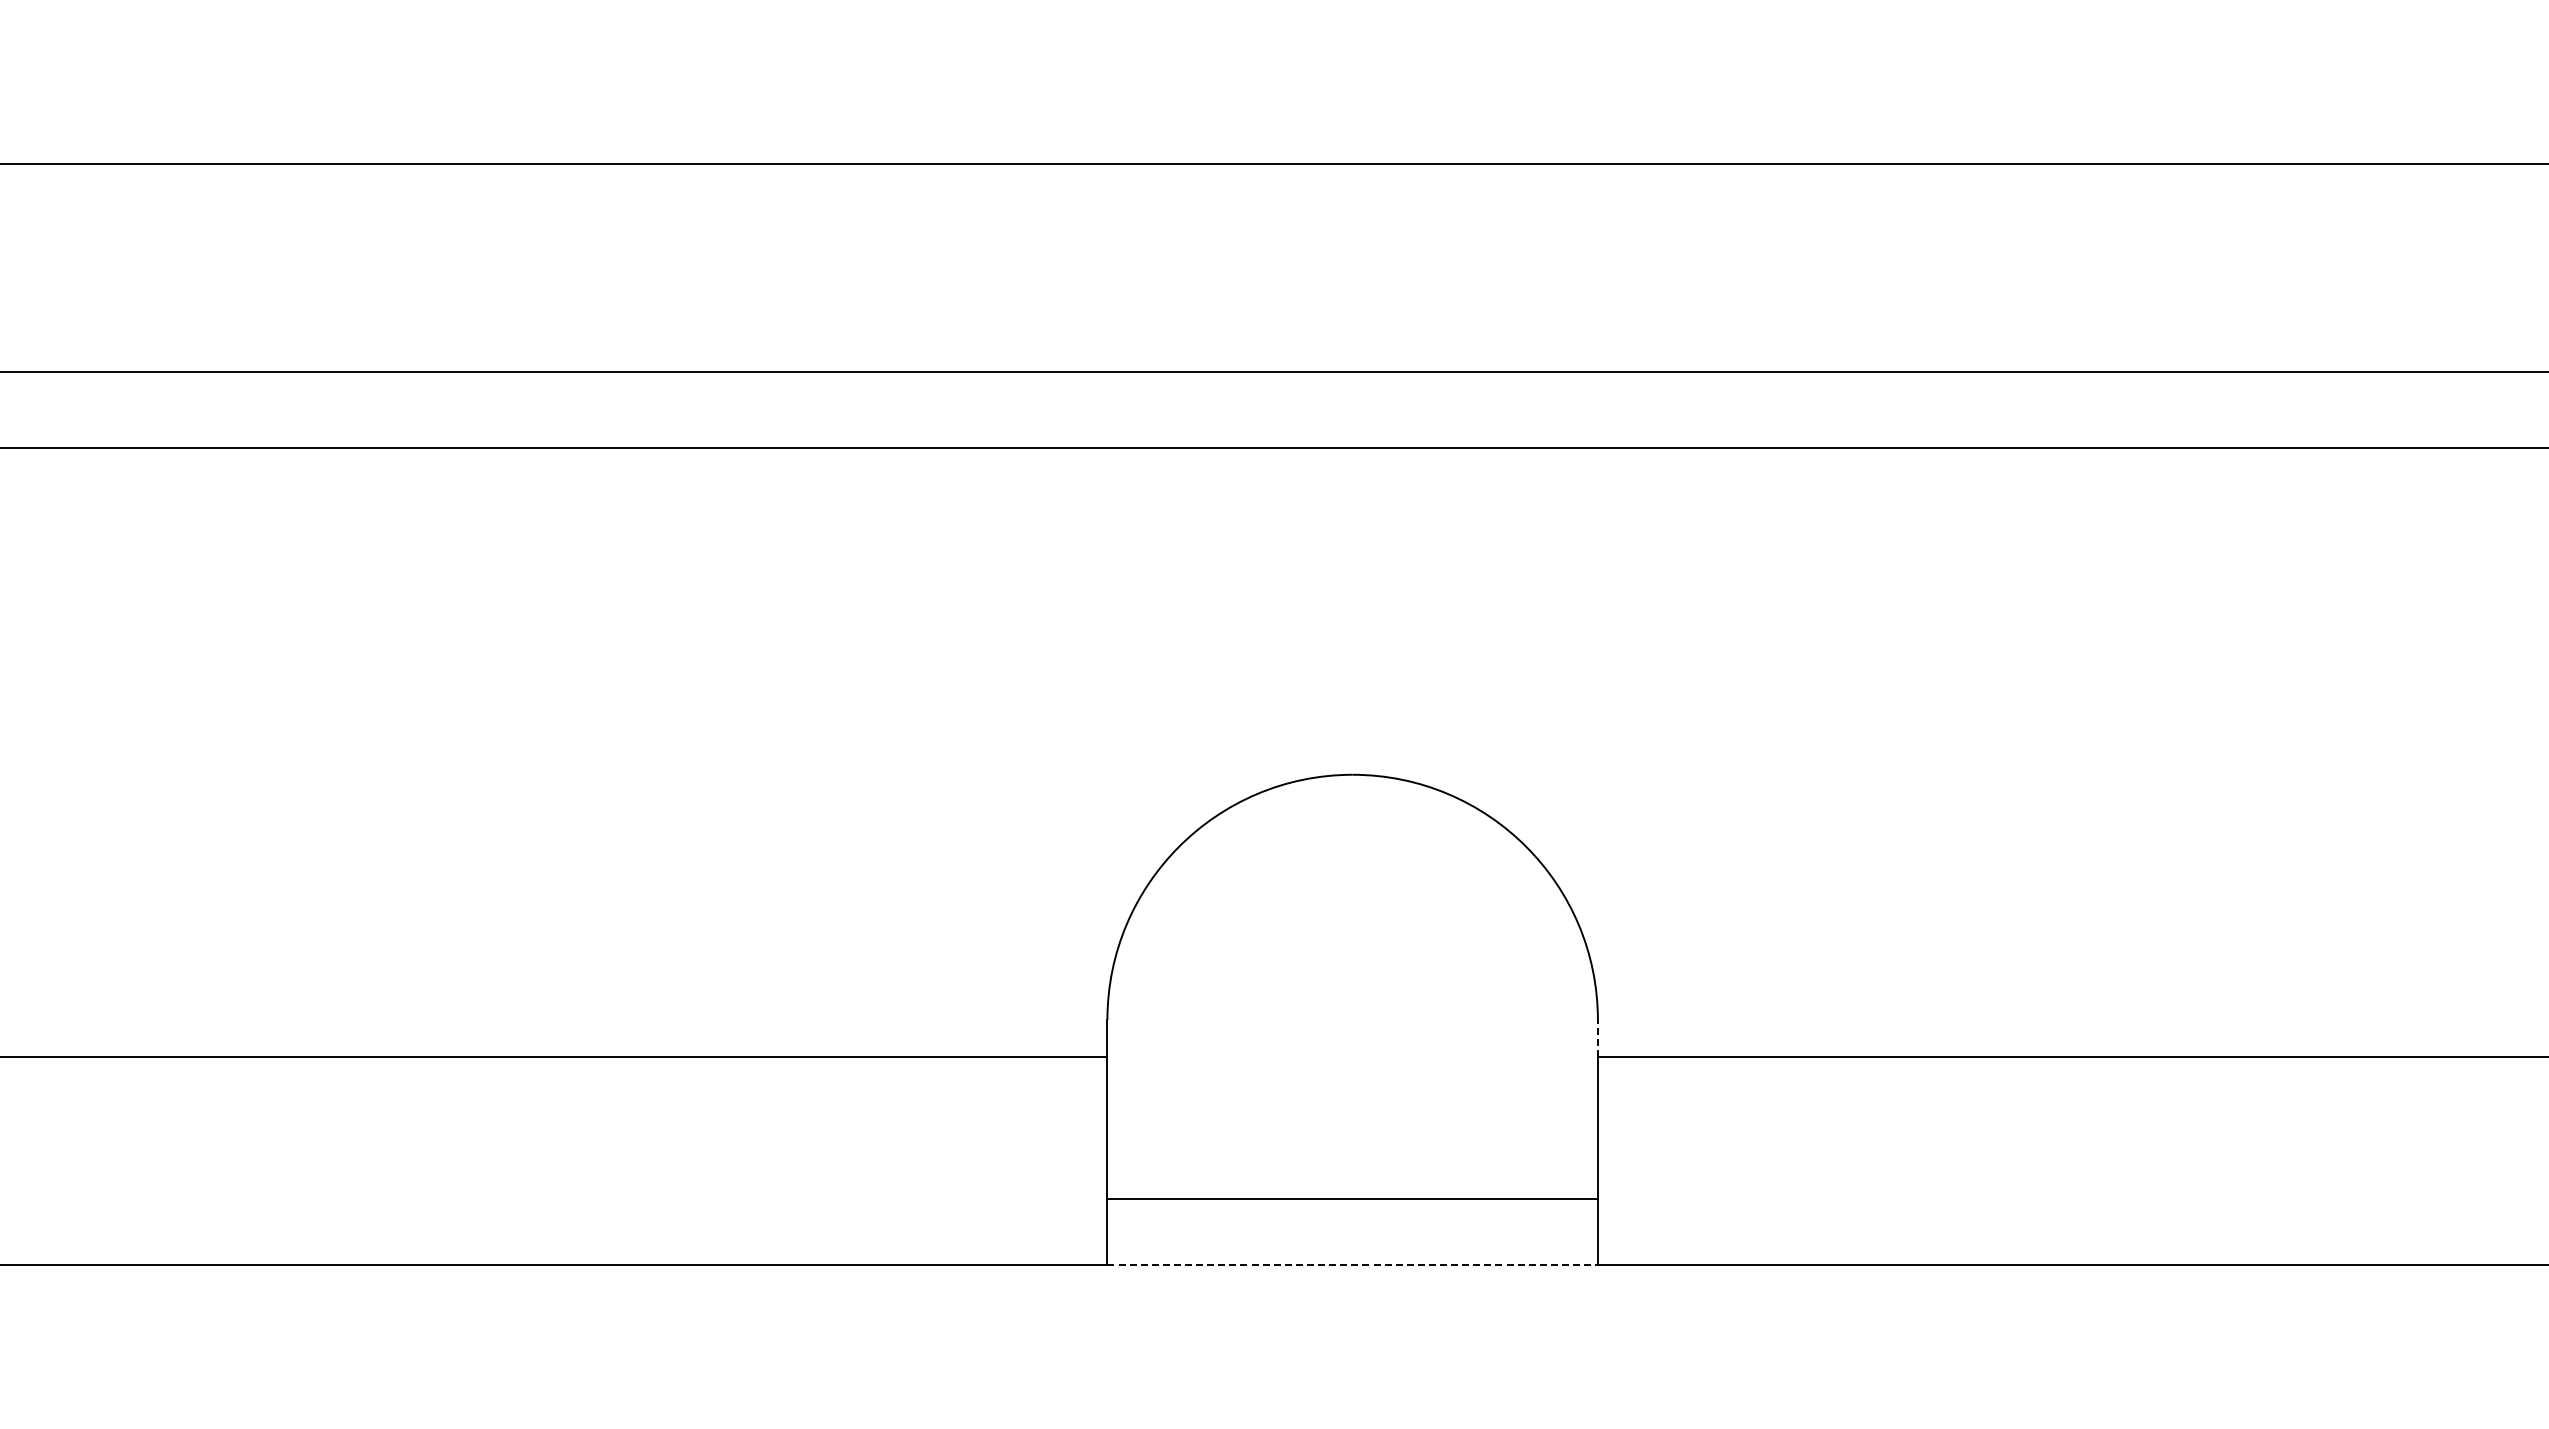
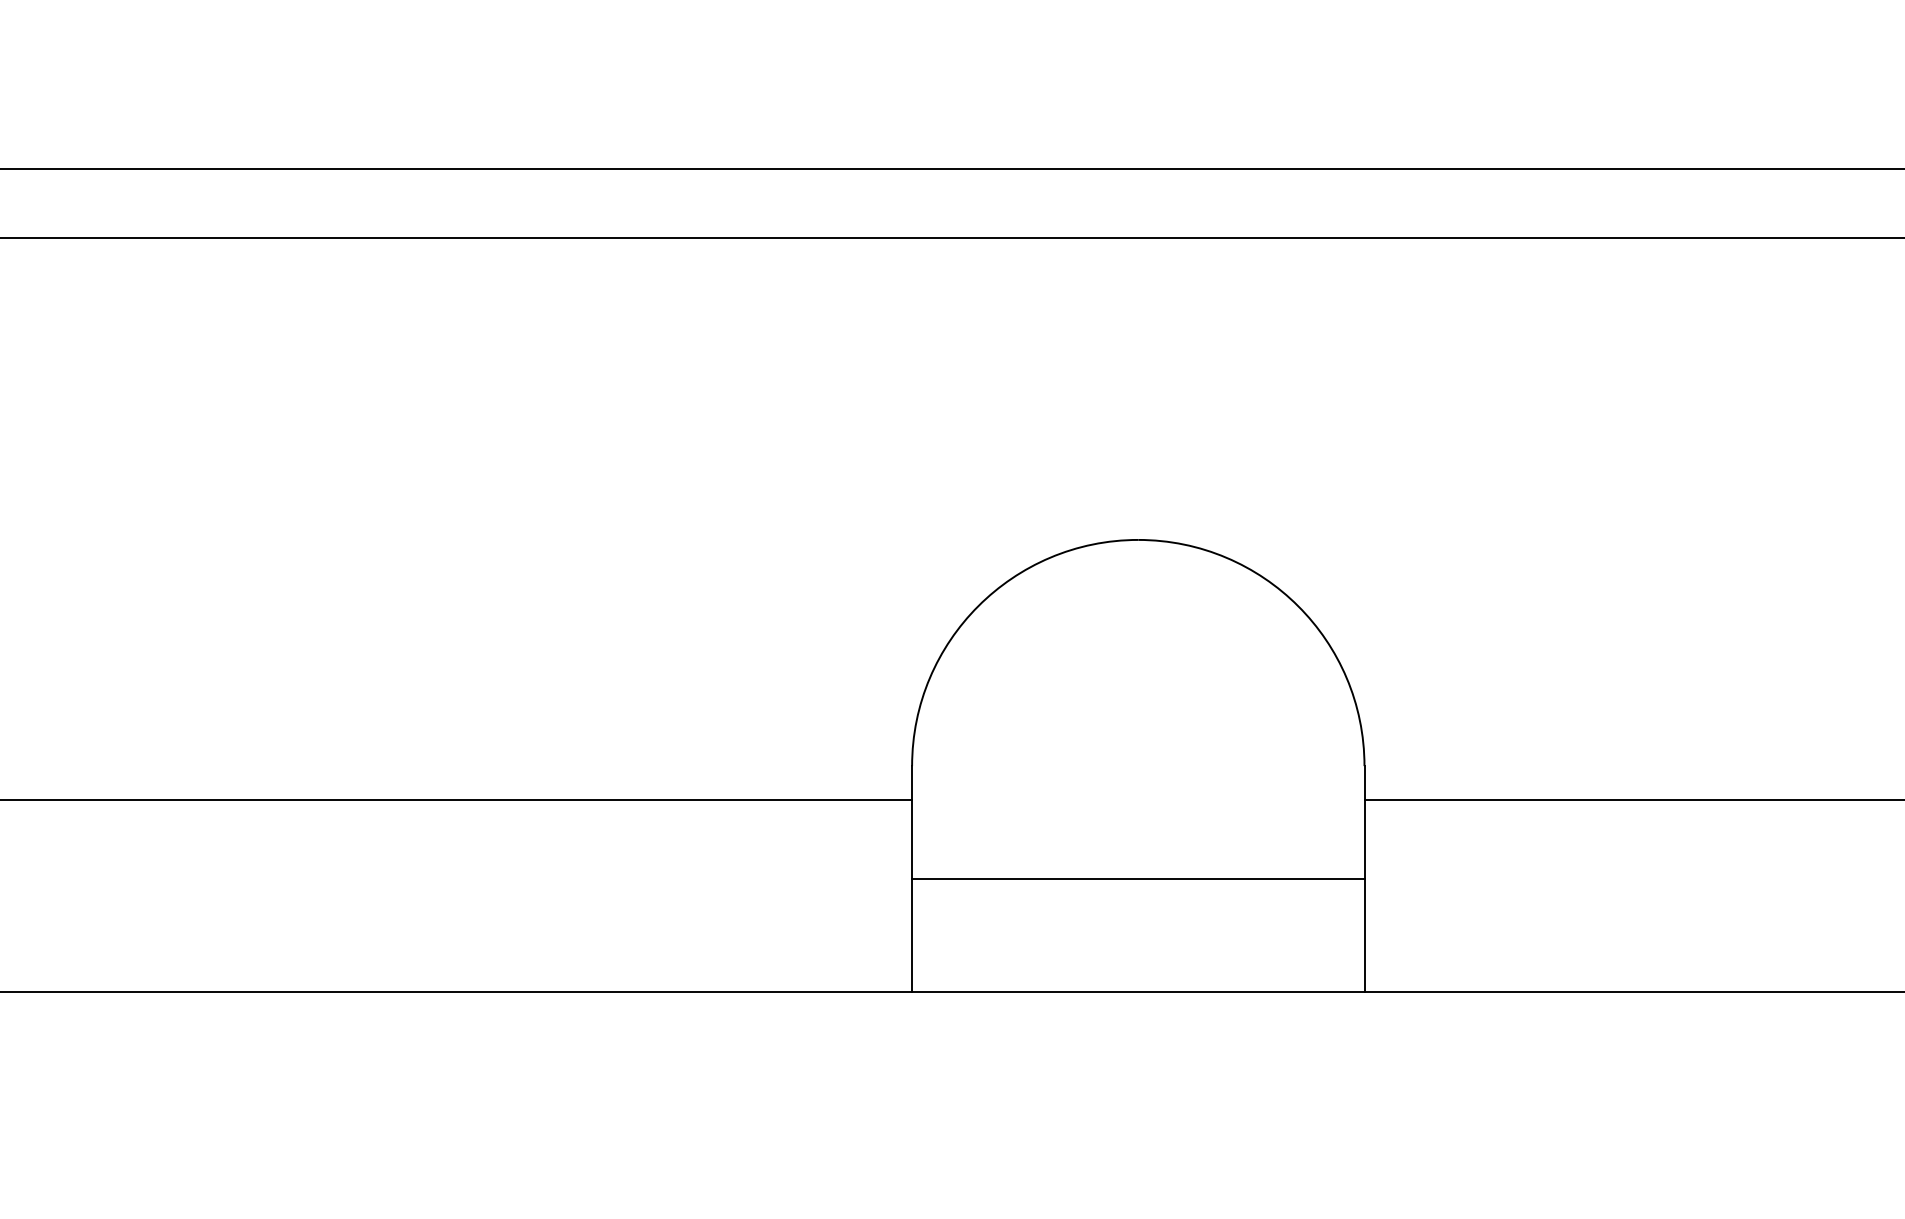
line: (1597, 1037) -> (1364, 782), dashed -> solid
line: (1352, 1198) -> (1138, 879), moved
line: (1353, 1265) -> (1139, 992), dashed -> solid

